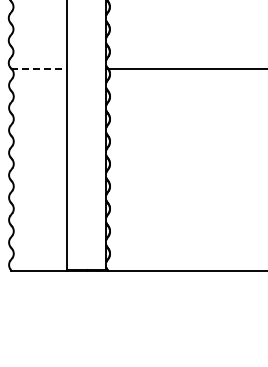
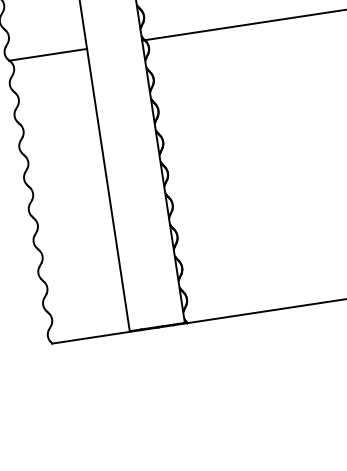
line: (38, 68) -> (47, 54), dashed -> solid

